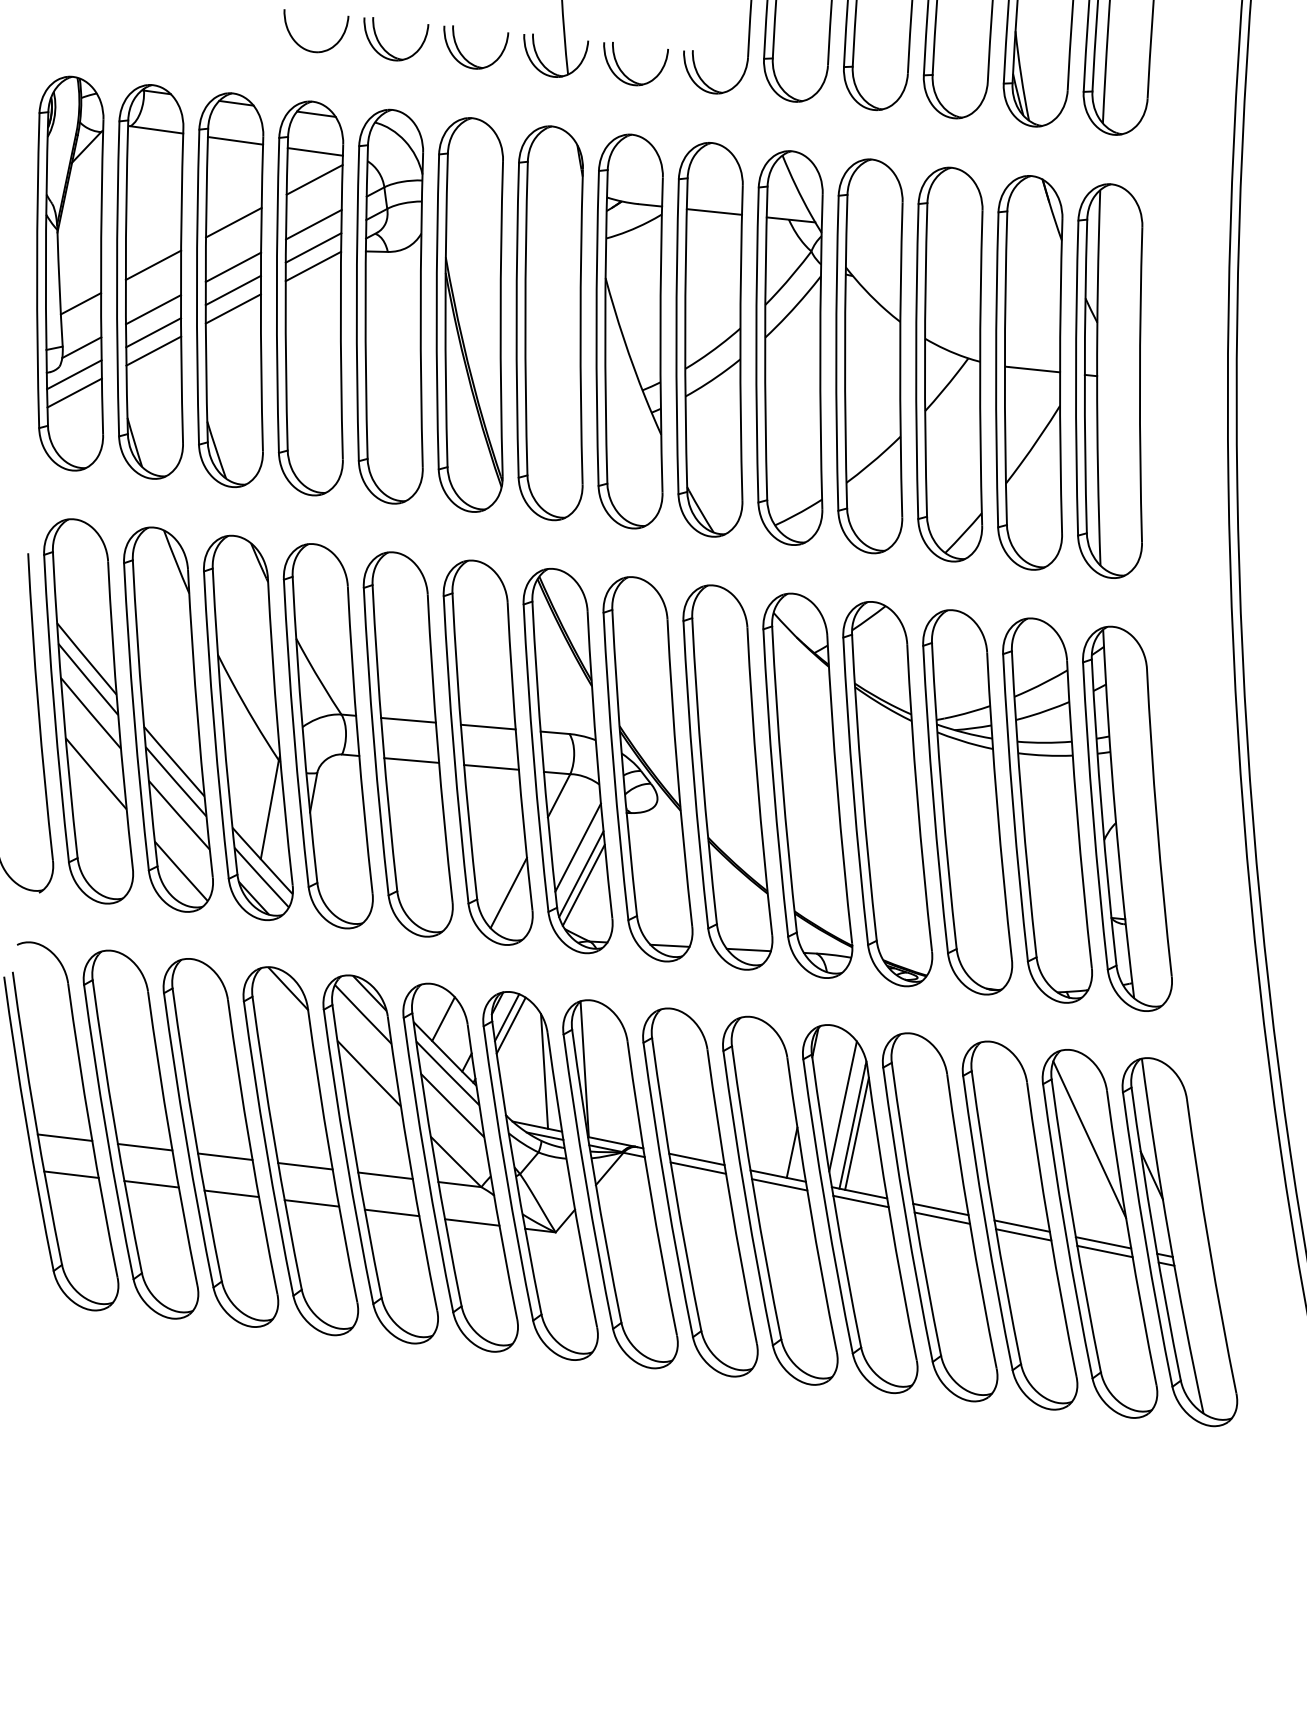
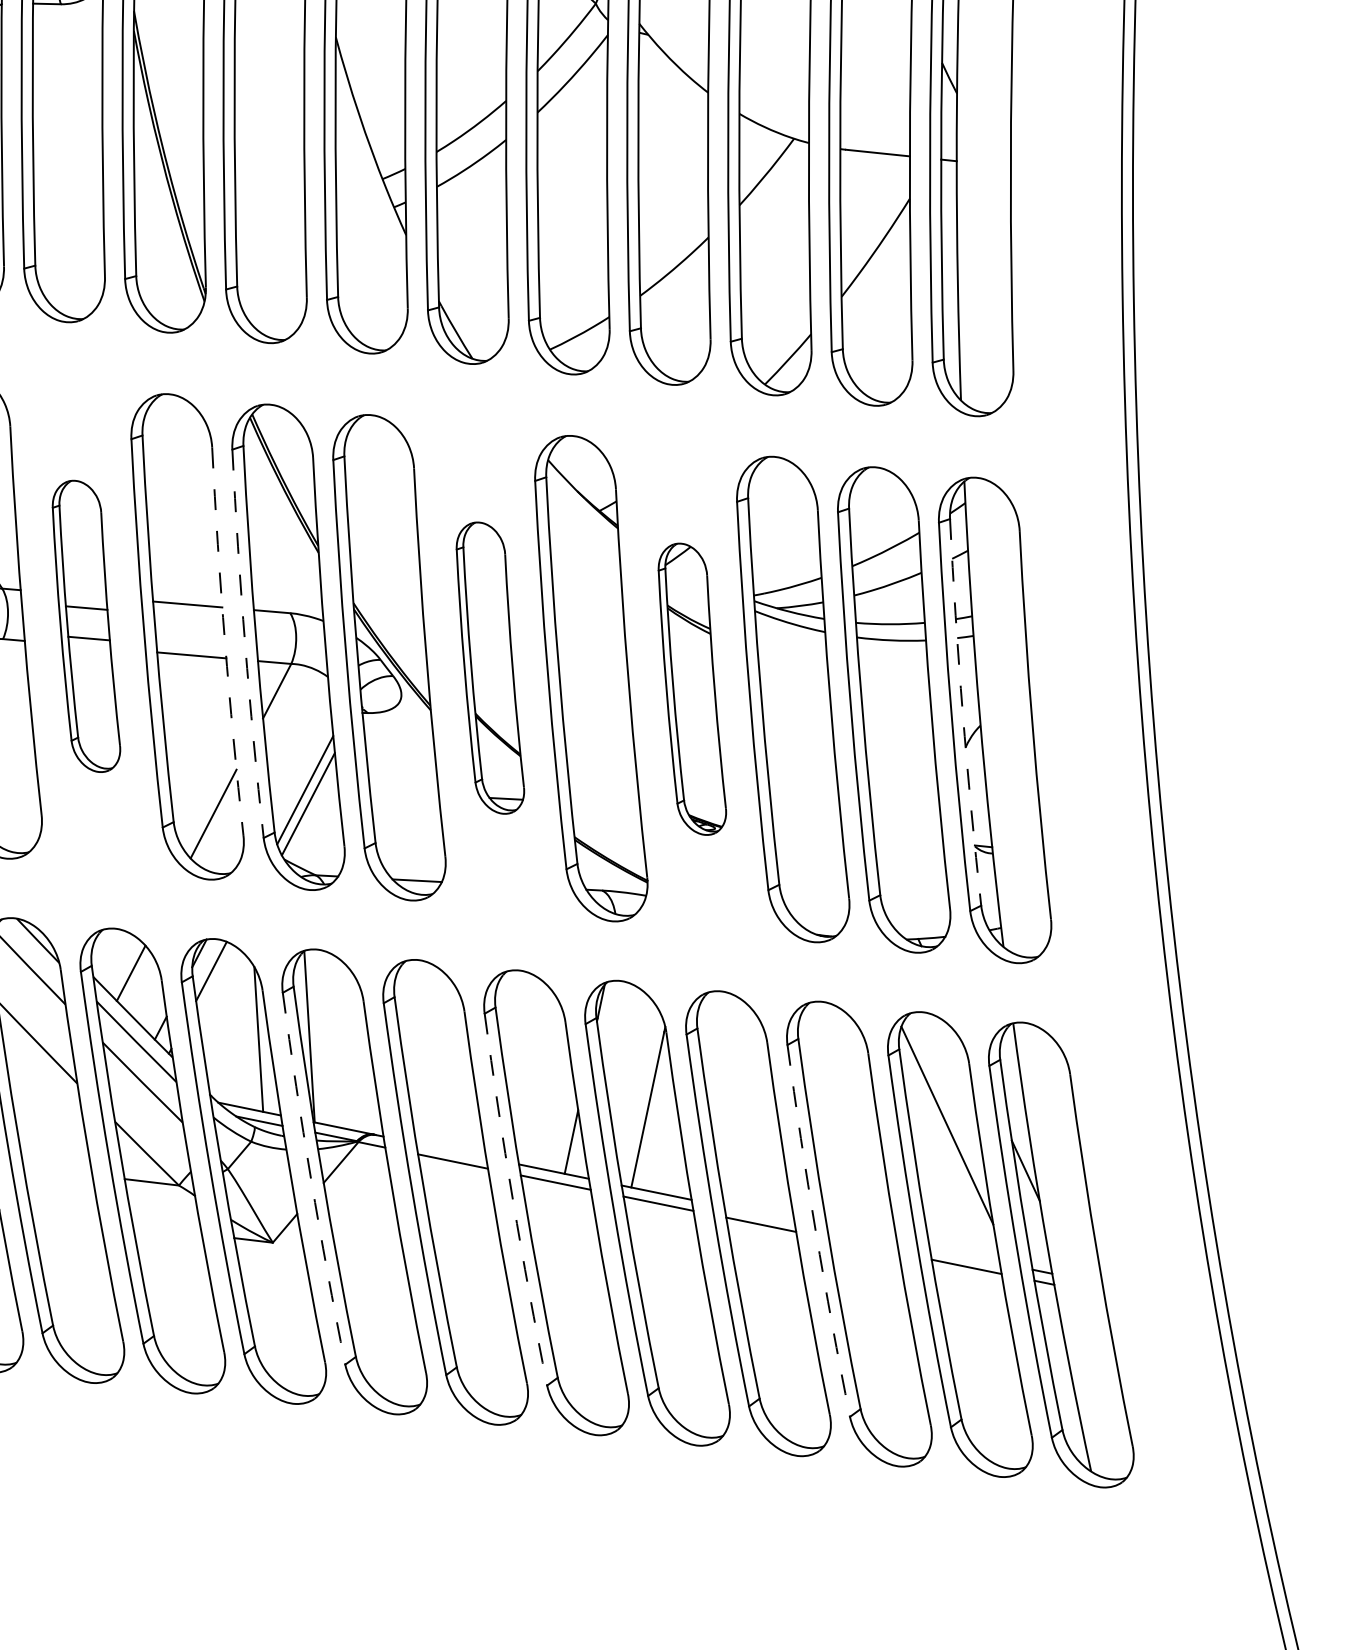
part: (407, 744) -> (85, 626), size x0.6
arc: (517, 756) -> (224, 641), solid -> dashed
arc: (533, 758) -> (244, 644), solid -> dashed
part: (727, 777) -> (489, 668), size x0.6
part: (887, 794) -> (691, 689), size x0.6
arc: (1101, 812) -> (962, 712), solid -> dashed
line: (577, 847) -> (300, 756), removed
line: (510, 1025) -> (215, 981), removed
line: (842, 1106) -> (635, 1083), removed
line: (856, 1133) -> (652, 1117), removed
line: (696, 1159) -> (450, 1150), removed
line: (385, 1175) -> (57, 1170), removed
arc: (585, 1182) -> (310, 1179), solid -> dashed
arc: (745, 1198) -> (512, 1199), solid -> dashed
line: (940, 1209) -> (758, 1213), removed
line: (391, 1212) -> (65, 1217), removed
line: (472, 1222) -> (167, 1230), removed
arc: (985, 1223) -> (815, 1231), solid -> dashed
line: (1021, 1225) -> (861, 1233), removed
line: (1023, 1234) -> (863, 1245), removed
line: (1103, 1242) -> (964, 1255), removed

